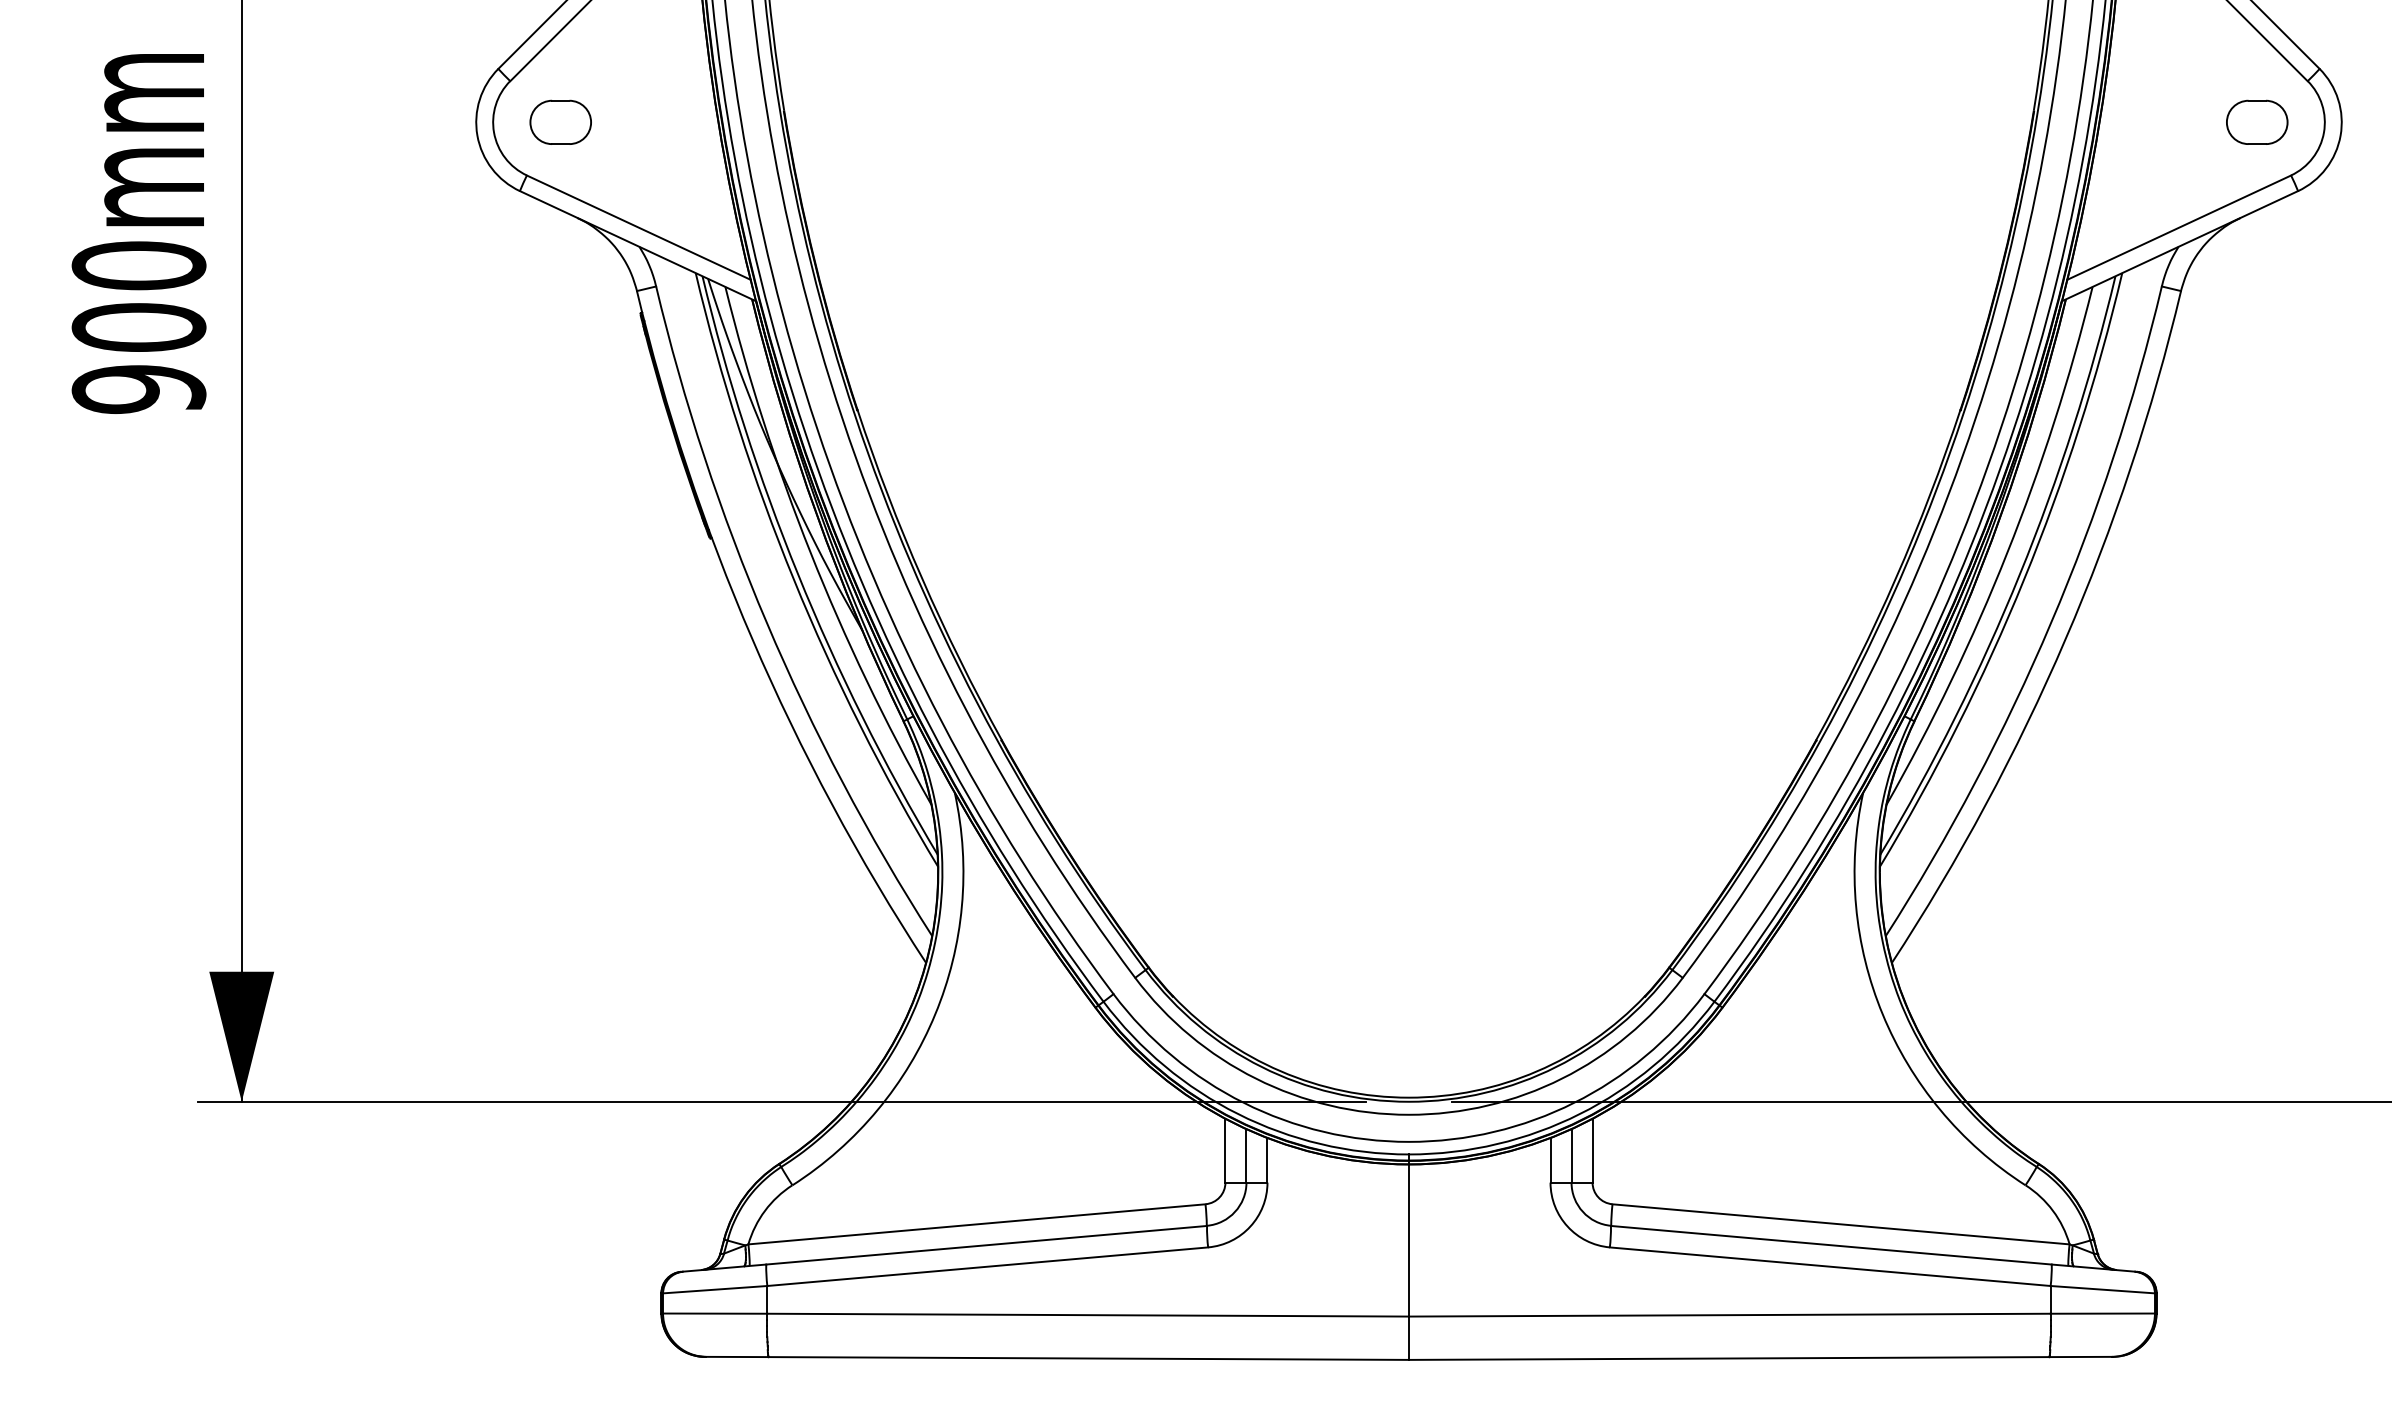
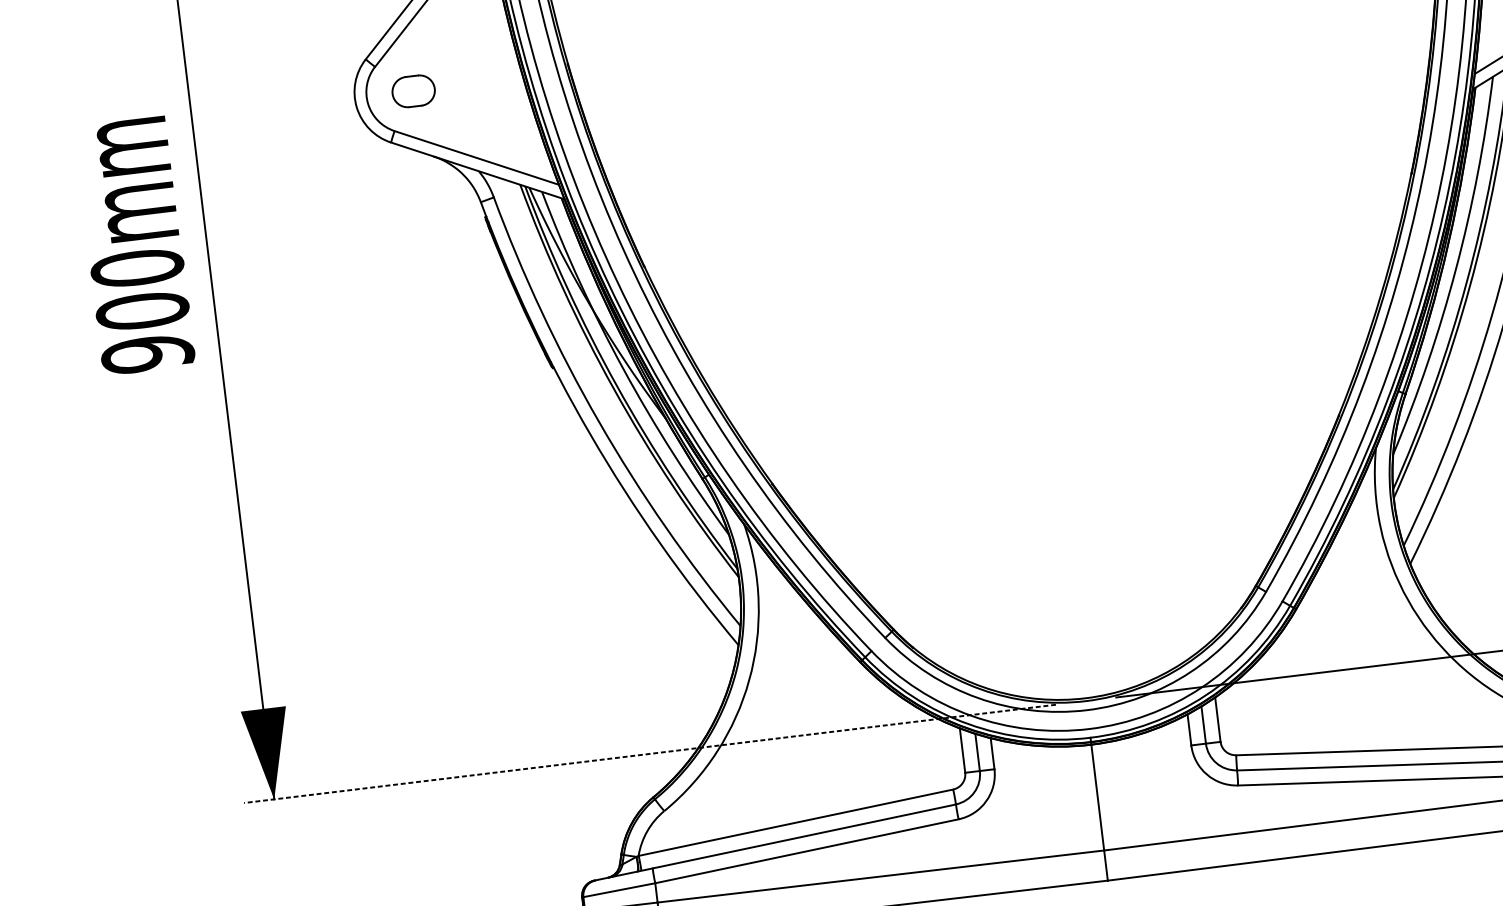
text: (138, 233) -> (134, 245), moved
line: (782, 1101) -> (650, 753), solid -> dashed

